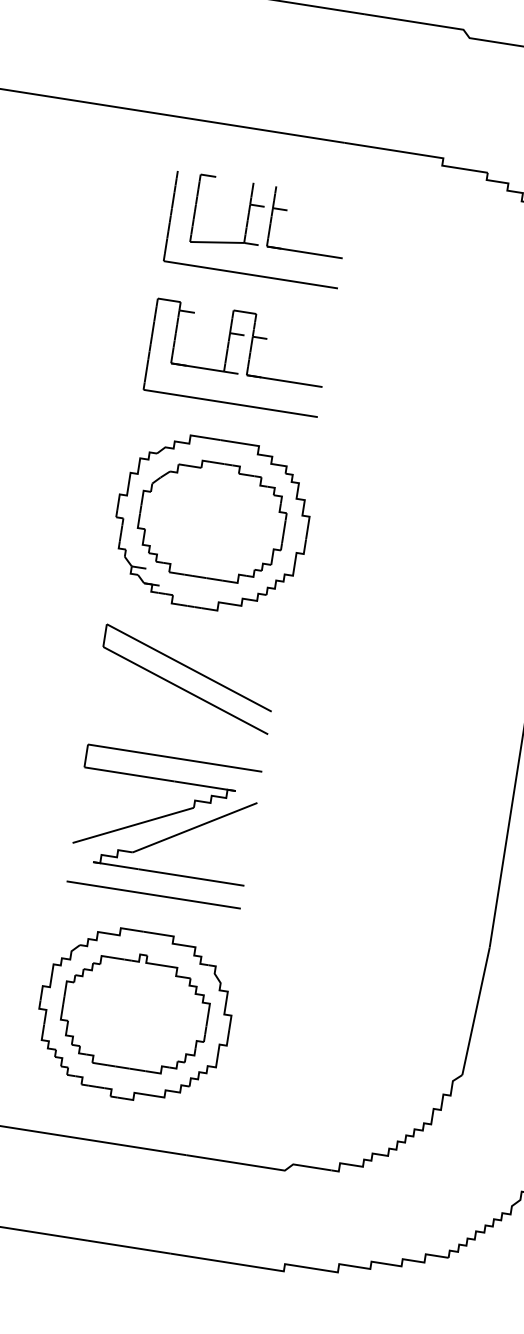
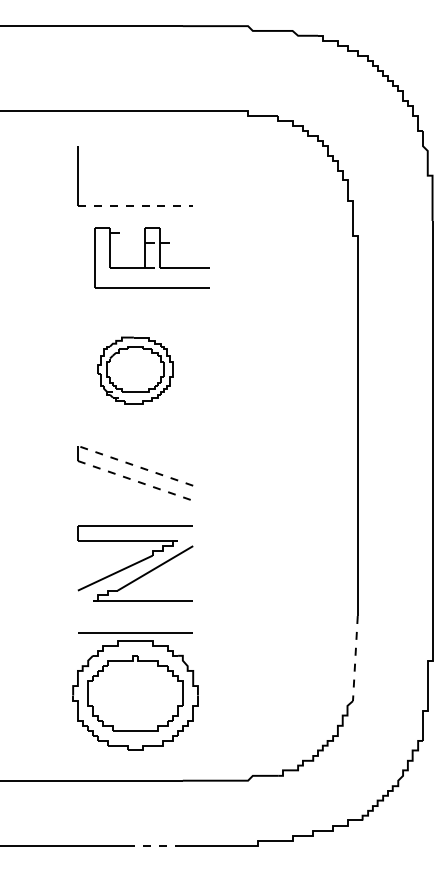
part: (270, 219) -> (142, 168), removed
line: (250, 274) -> (135, 205), solid -> dashed
part: (236, 357) -> (151, 257), moved
part: (211, 523) -> (135, 370), size x0.6
line: (189, 667) -> (135, 465), solid -> dashed
line: (185, 690) -> (135, 480), solid -> dashed
line: (153, 894) -> (135, 632), moved
line: (476, 1011) -> (355, 658), solid -> dashed
line: (128, 1246) -> (154, 845), solid -> dashed

